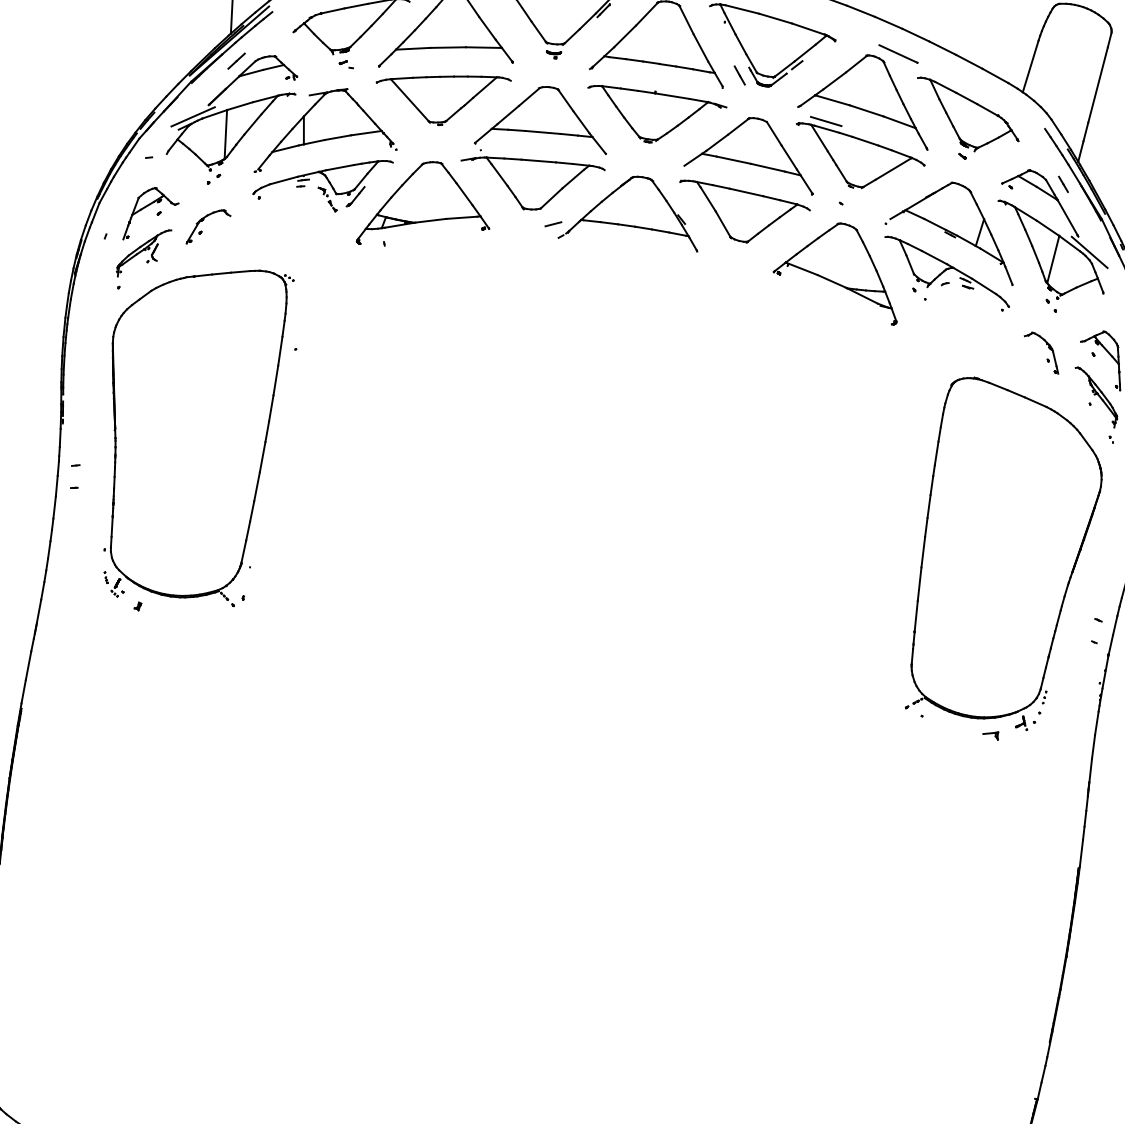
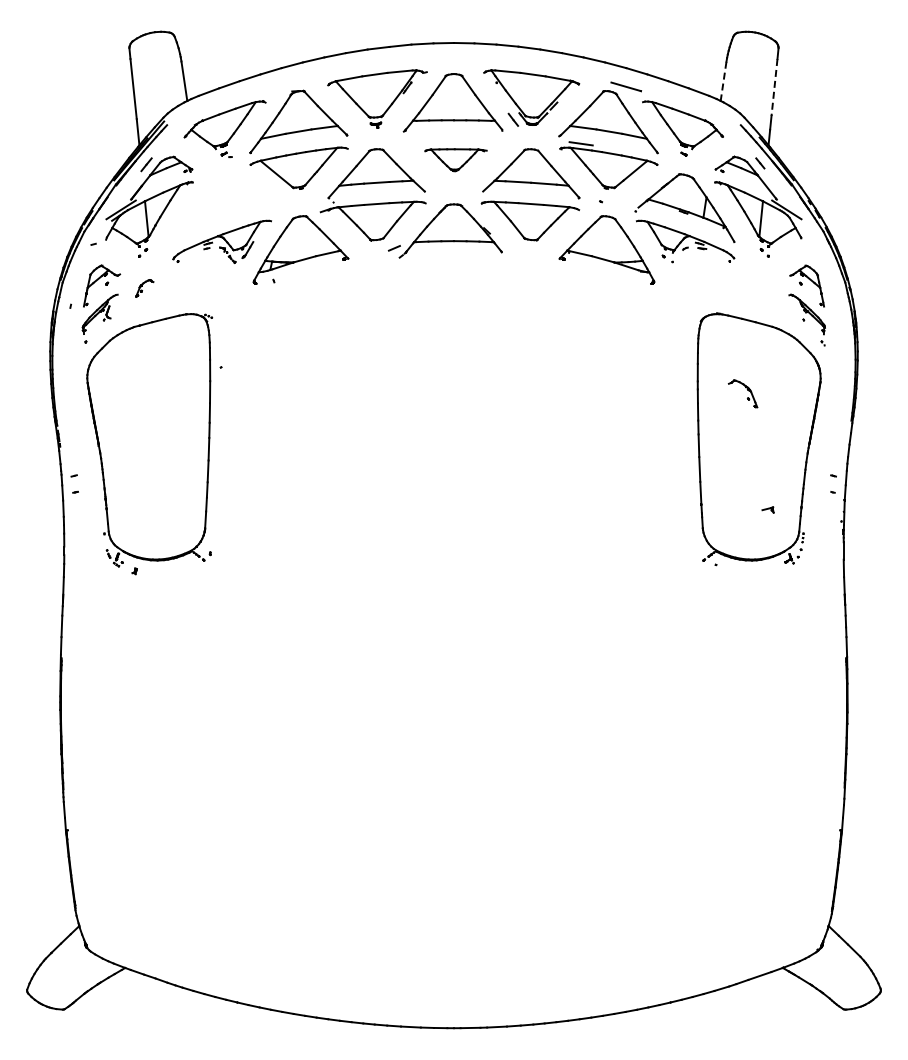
line: (1030, 66) -> (723, 81), solid -> dashed
line: (1098, 85) -> (774, 87), solid -> dashed
part: (653, 117) -> (455, 159), size x0.6
part: (328, 134) -> (221, 207), removed
part: (208, 227) -> (144, 288), size x0.6
part: (1041, 351) -> (742, 393), moved
part: (990, 734) -> (767, 509), moved

